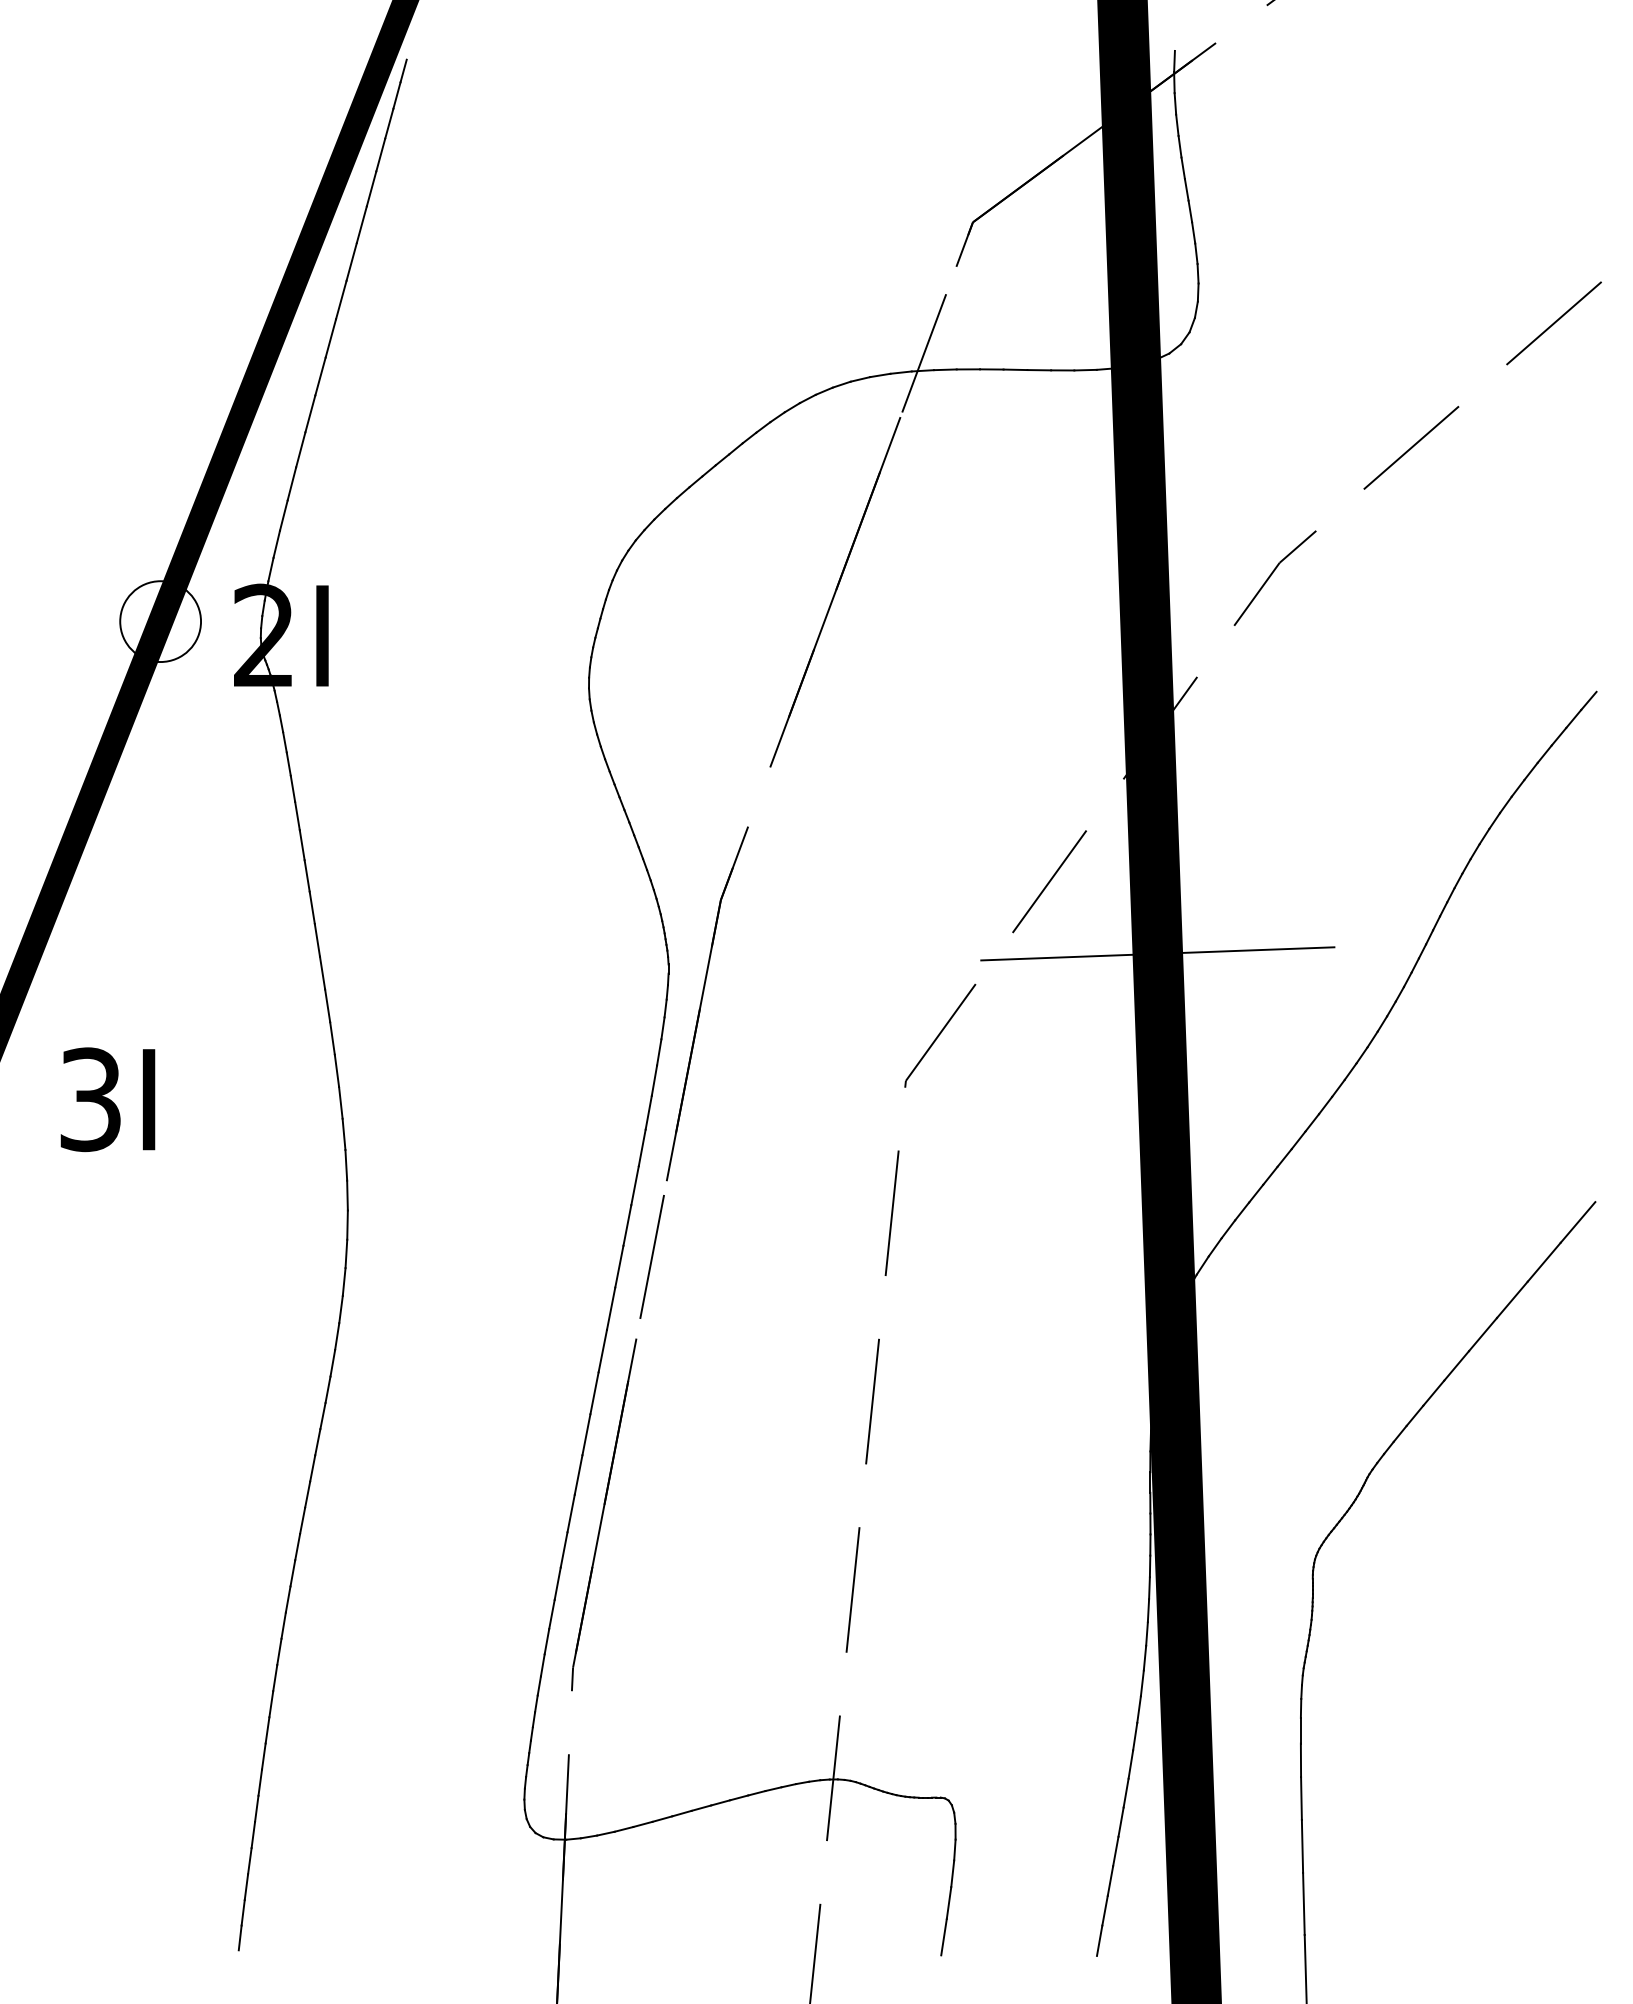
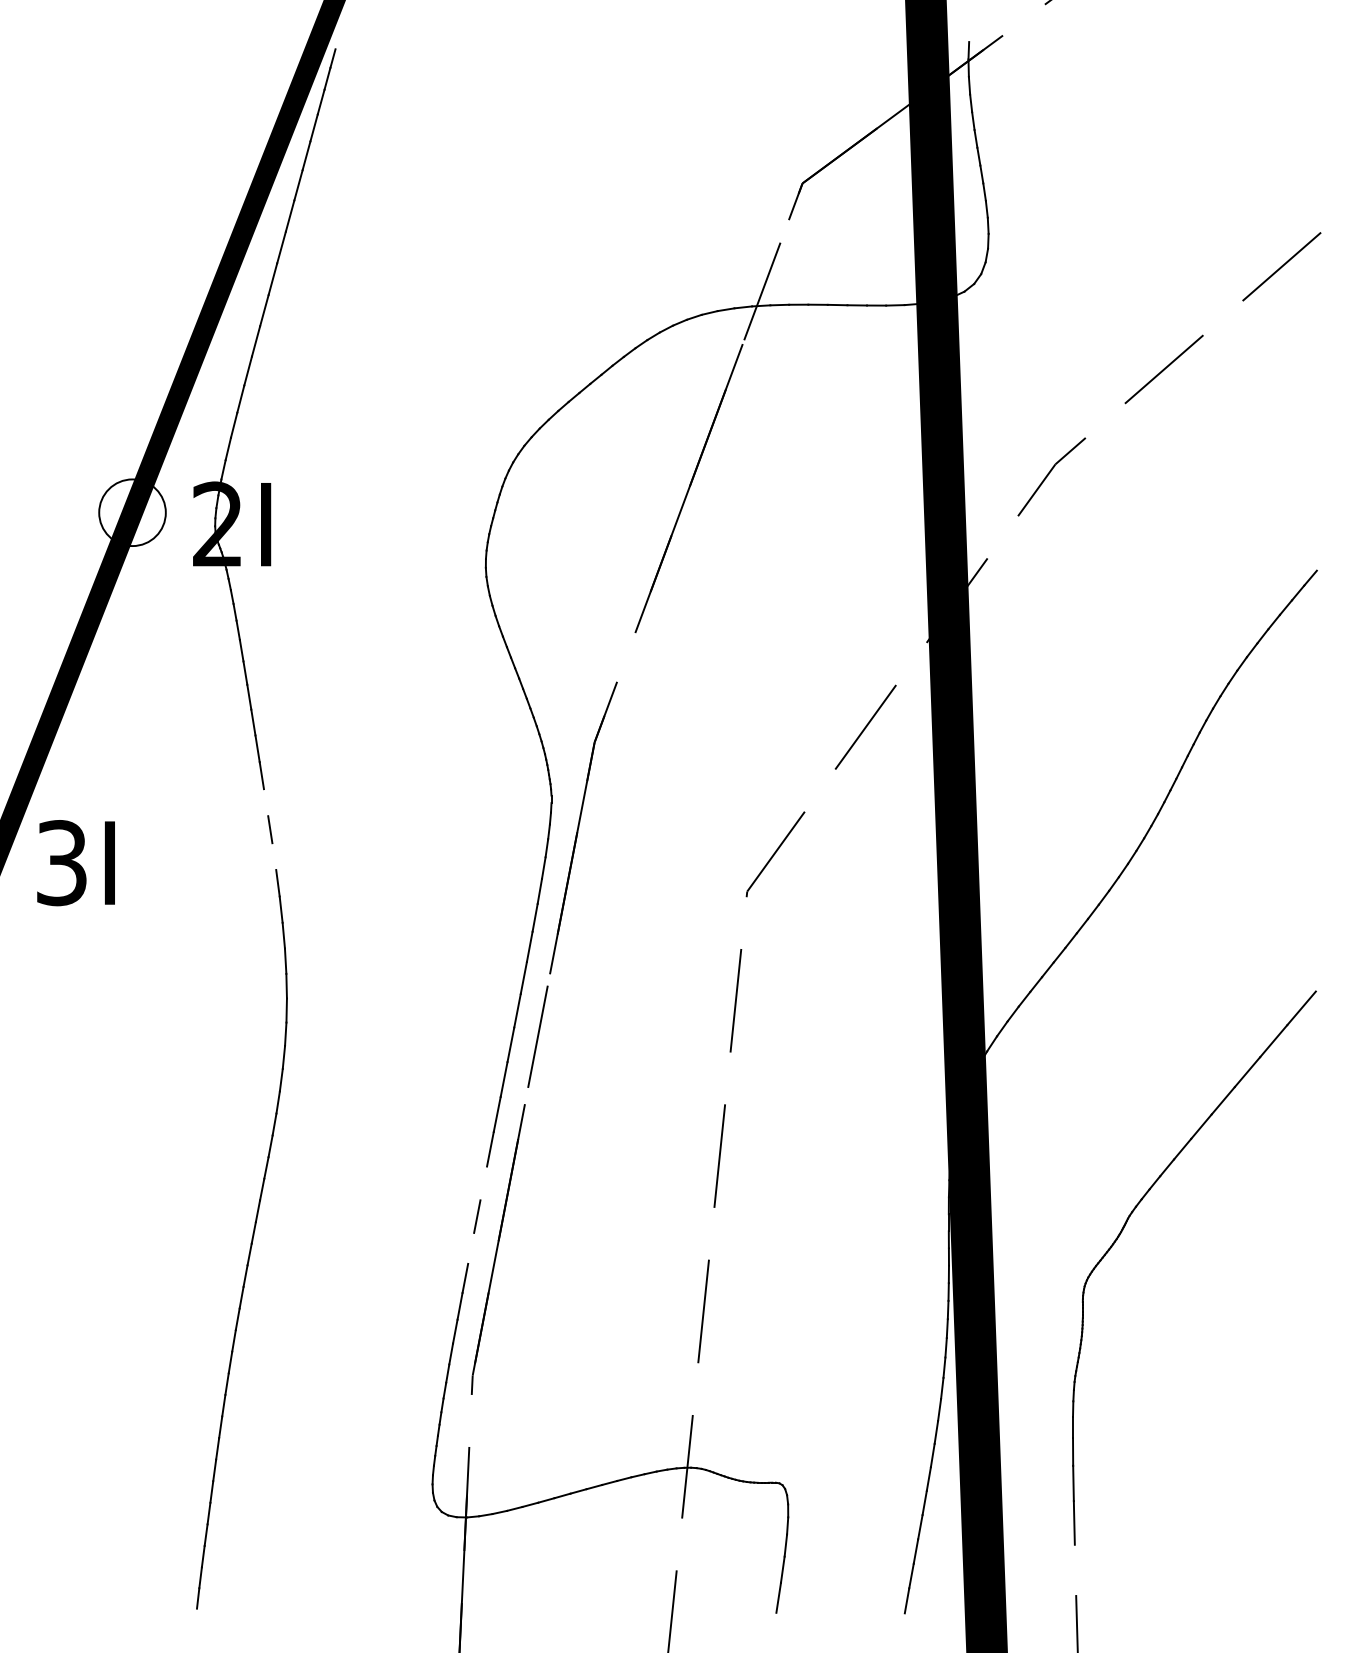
line: (1157, 953) -> (954, 786), removed
line: (321, 972) -> (265, 802), removed
line: (332, 1038) -> (274, 856), removed
text: (107, 1100) -> (75, 863), moved
line: (586, 1434) -> (483, 1183), removed
line: (571, 1512) -> (471, 1247), removed
line: (1303, 1904) -> (1075, 1570), removed

